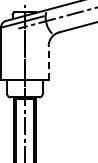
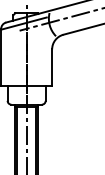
line: (48, 62) -> (51, 67), dashed -> solid

